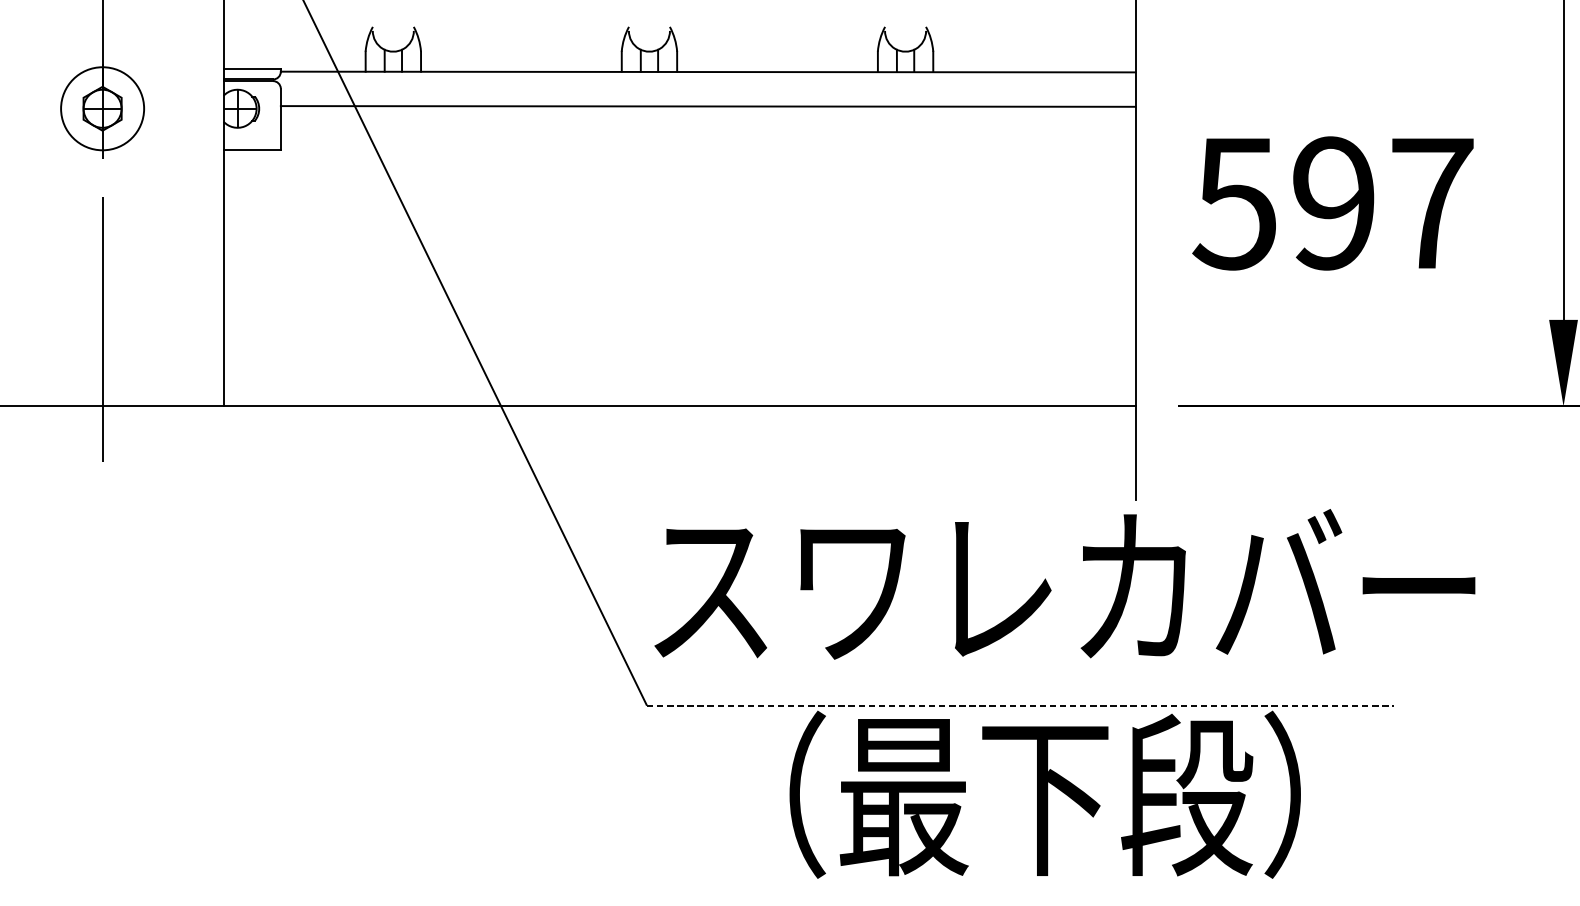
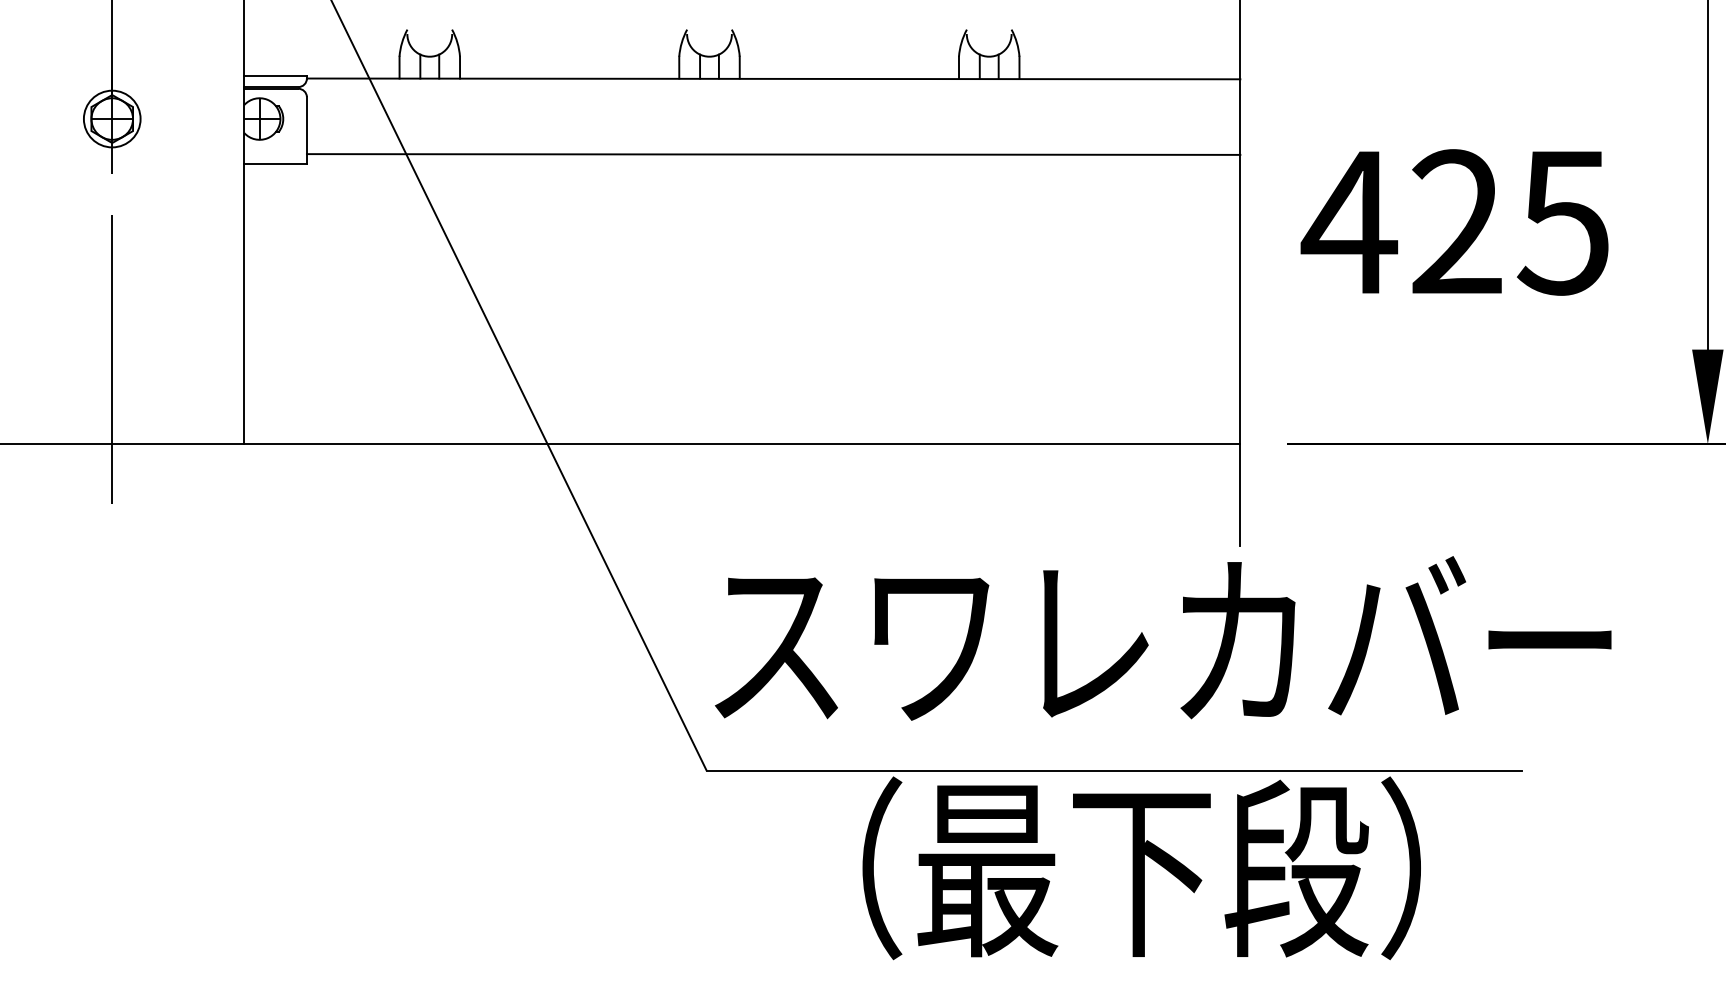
line: (708, 106) -> (773, 154), moved
circle: (101, 108) -> (111, 118), size x0.62
text: (1331, 203) -> (1454, 222), 597 -> 425
line: (1020, 705) -> (1114, 770), dashed -> solid

